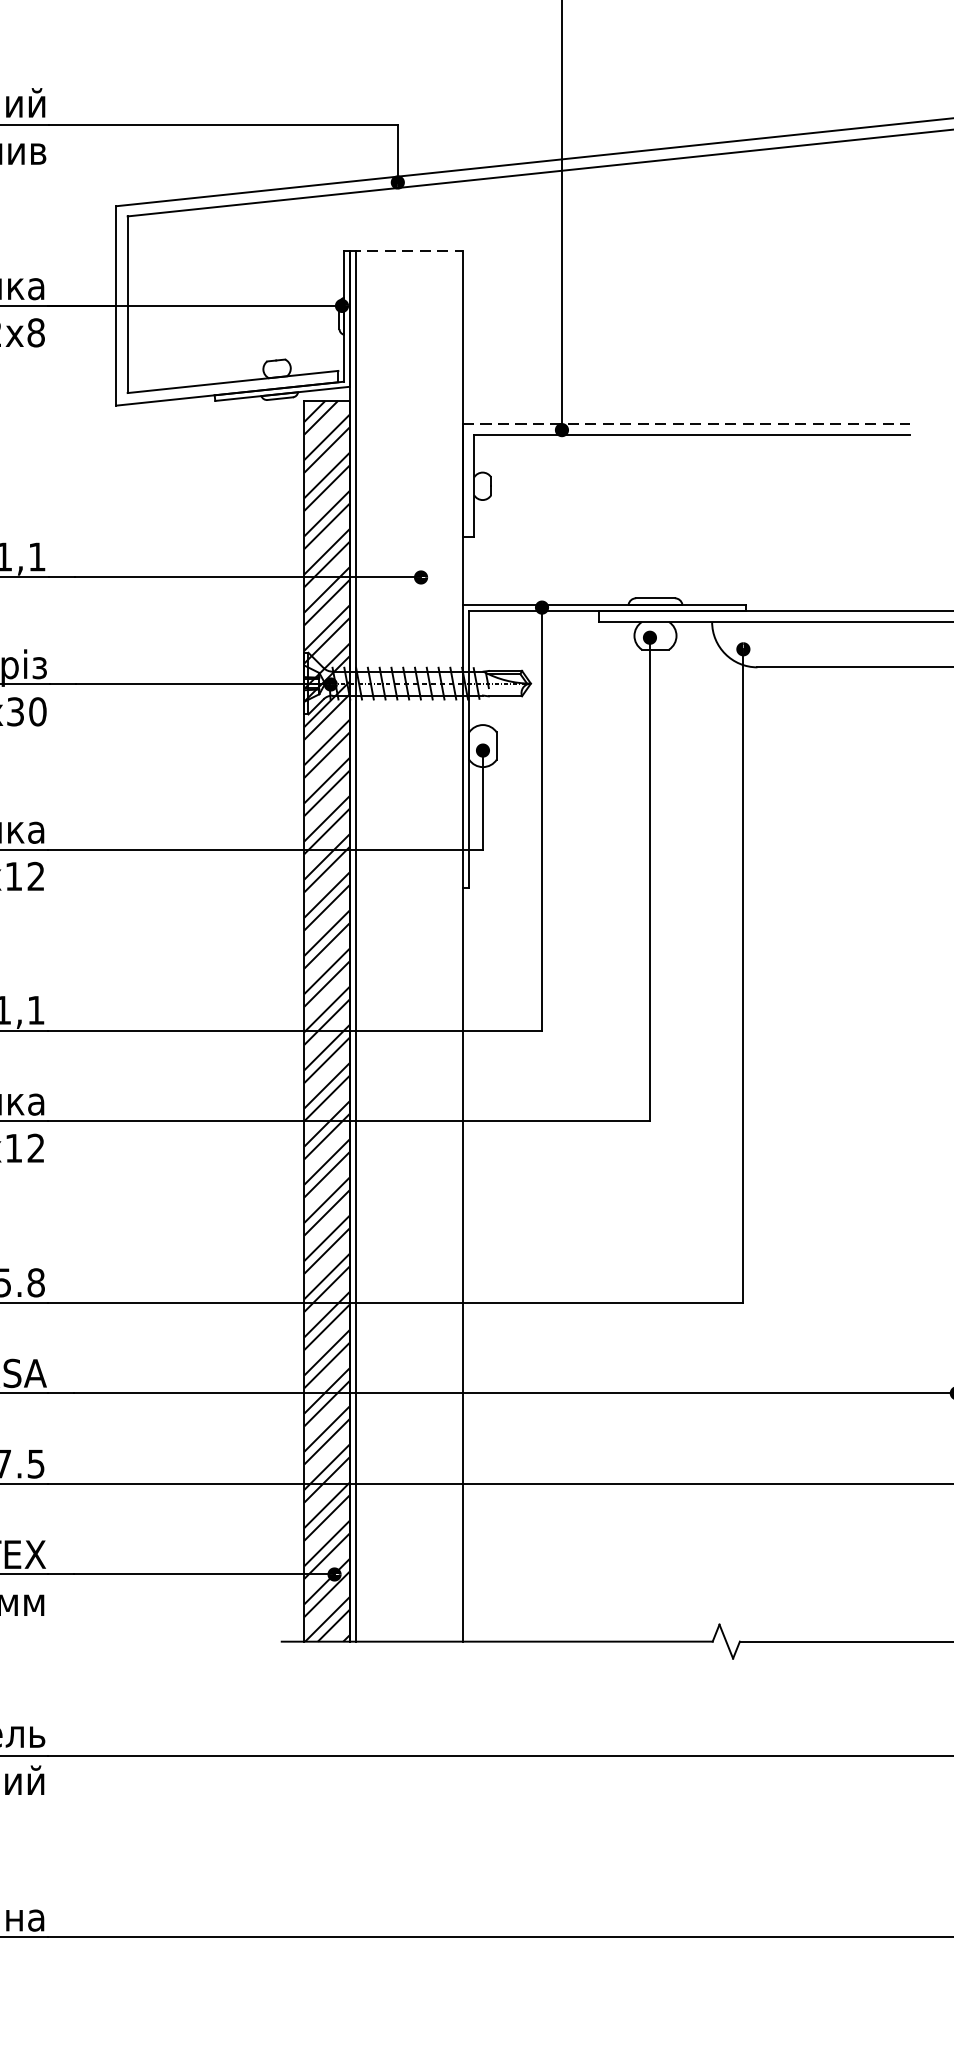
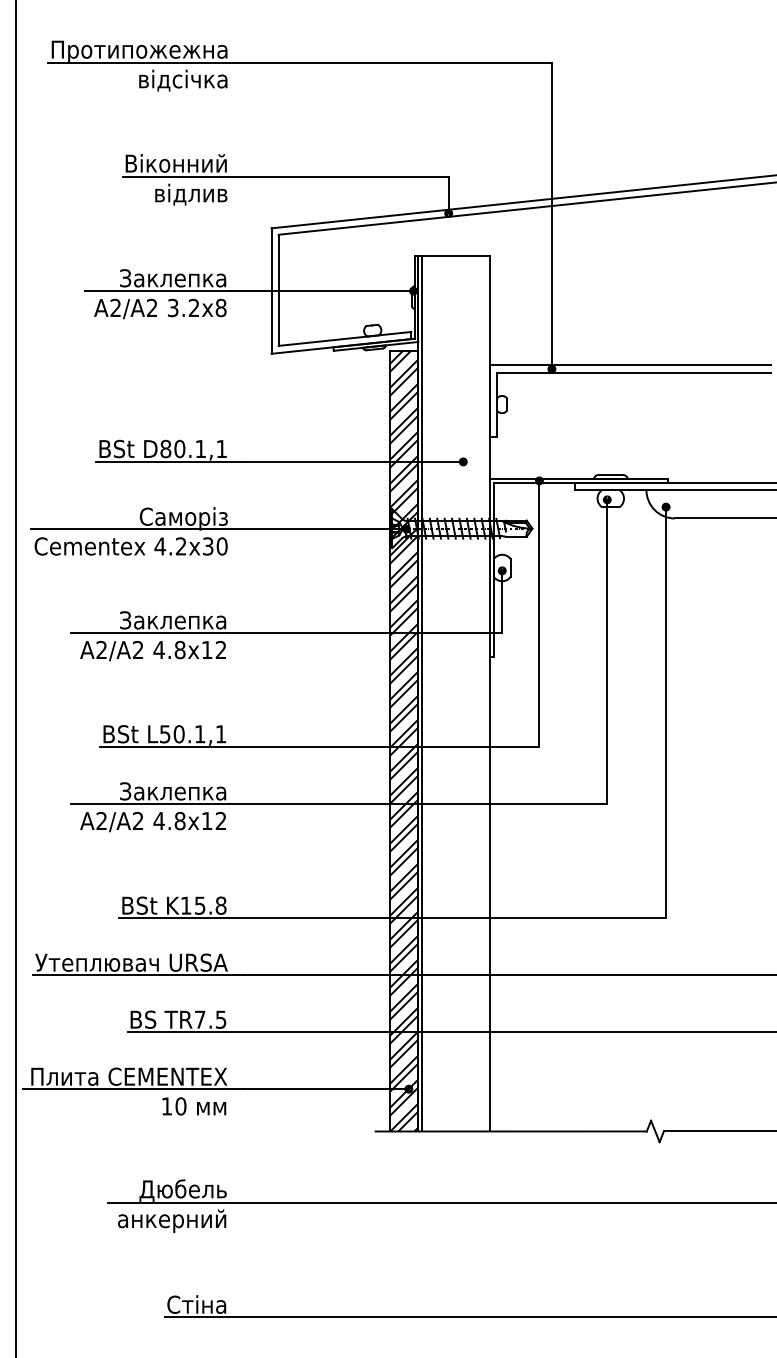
line: (407, 250) -> (454, 256), dashed -> solid
line: (686, 424) -> (630, 365), dashed -> solid

